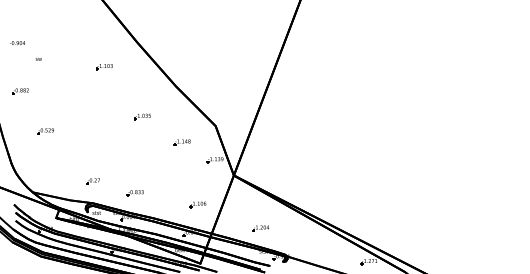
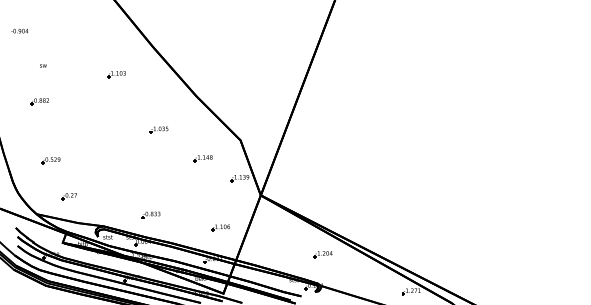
text: (17, 43) -> (19, 31), moved
part: (20, 91) -> (39, 101), moved
part: (45, 131) -> (50, 160), moved
part: (92, 181) -> (68, 196), moved
part: (260, 228) -> (322, 254), moved

